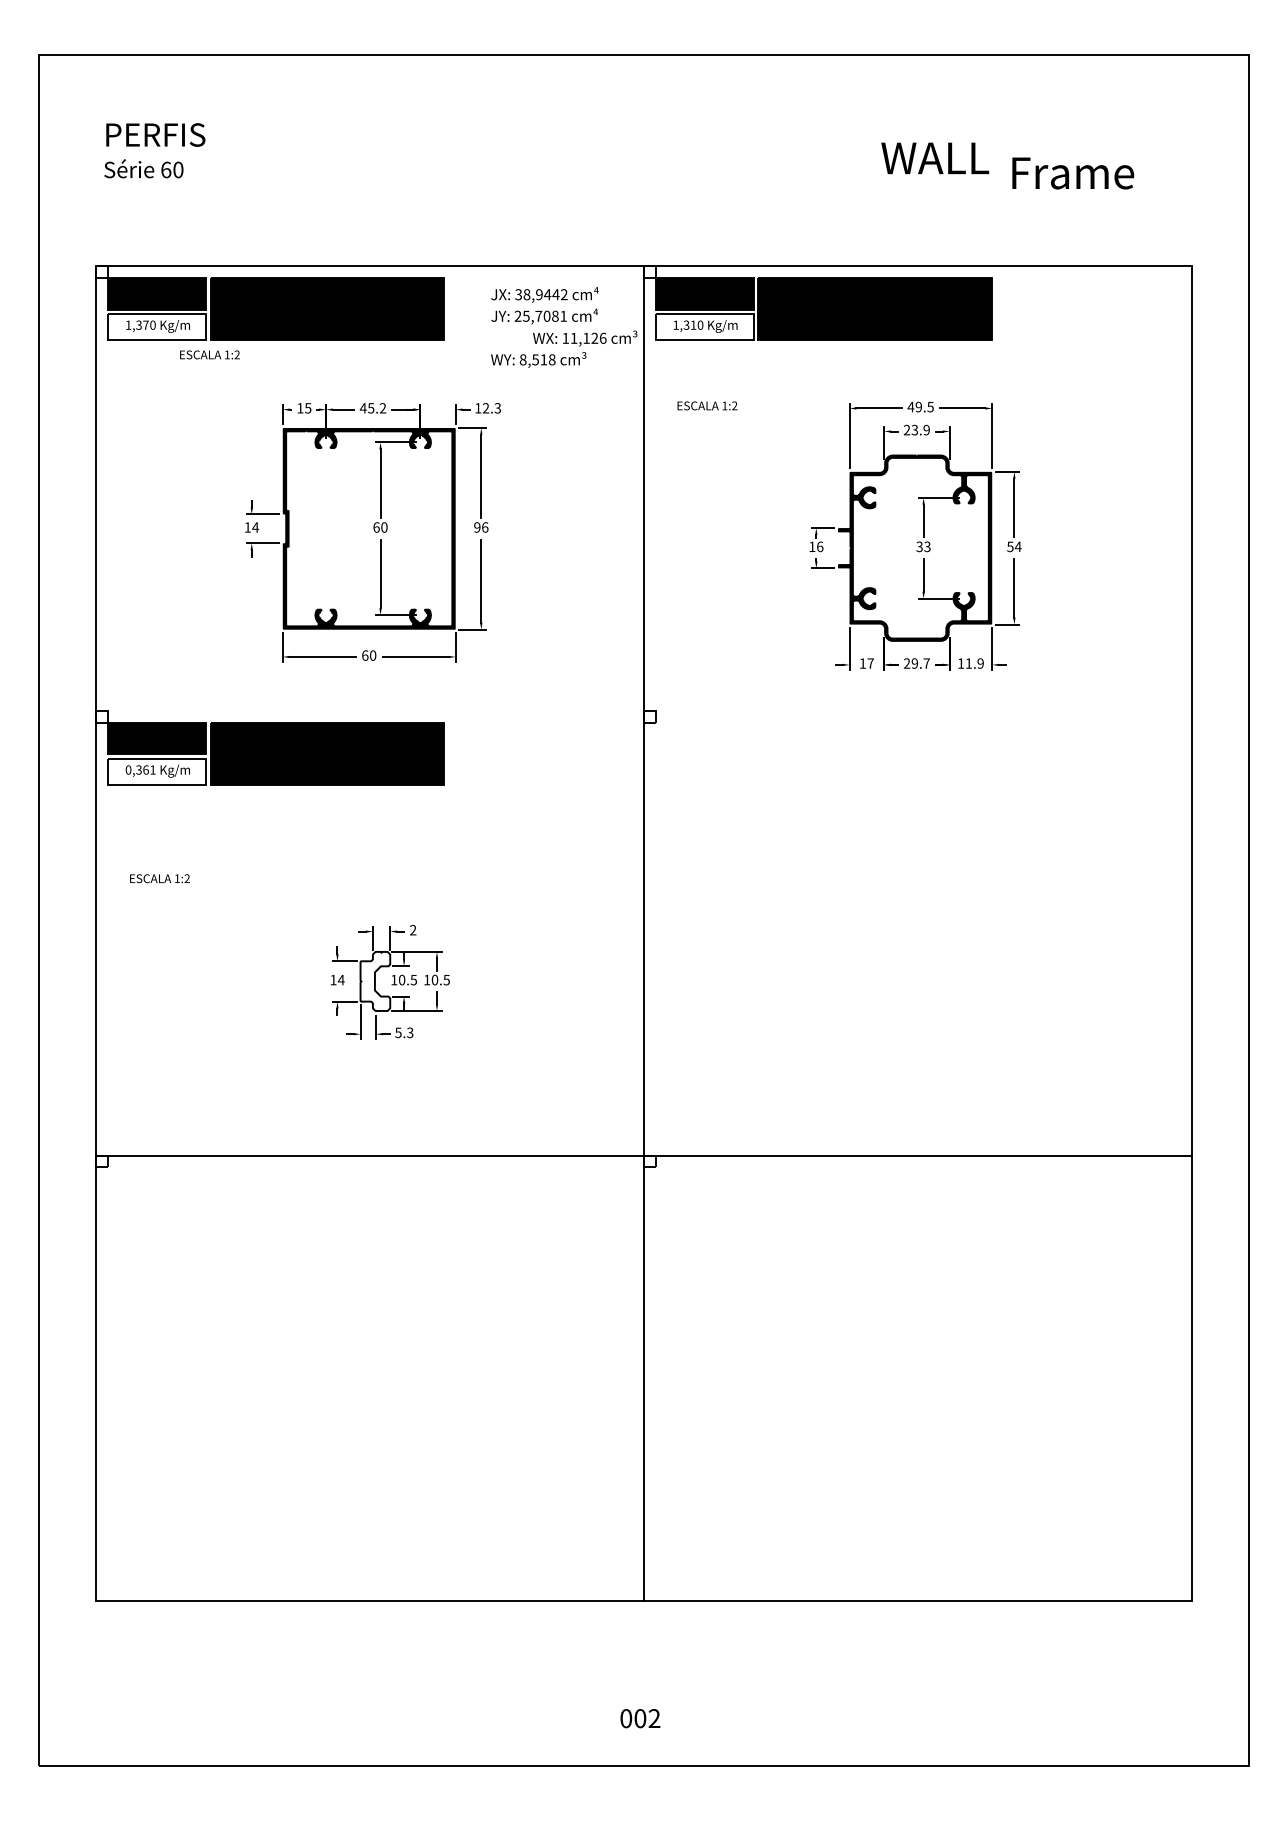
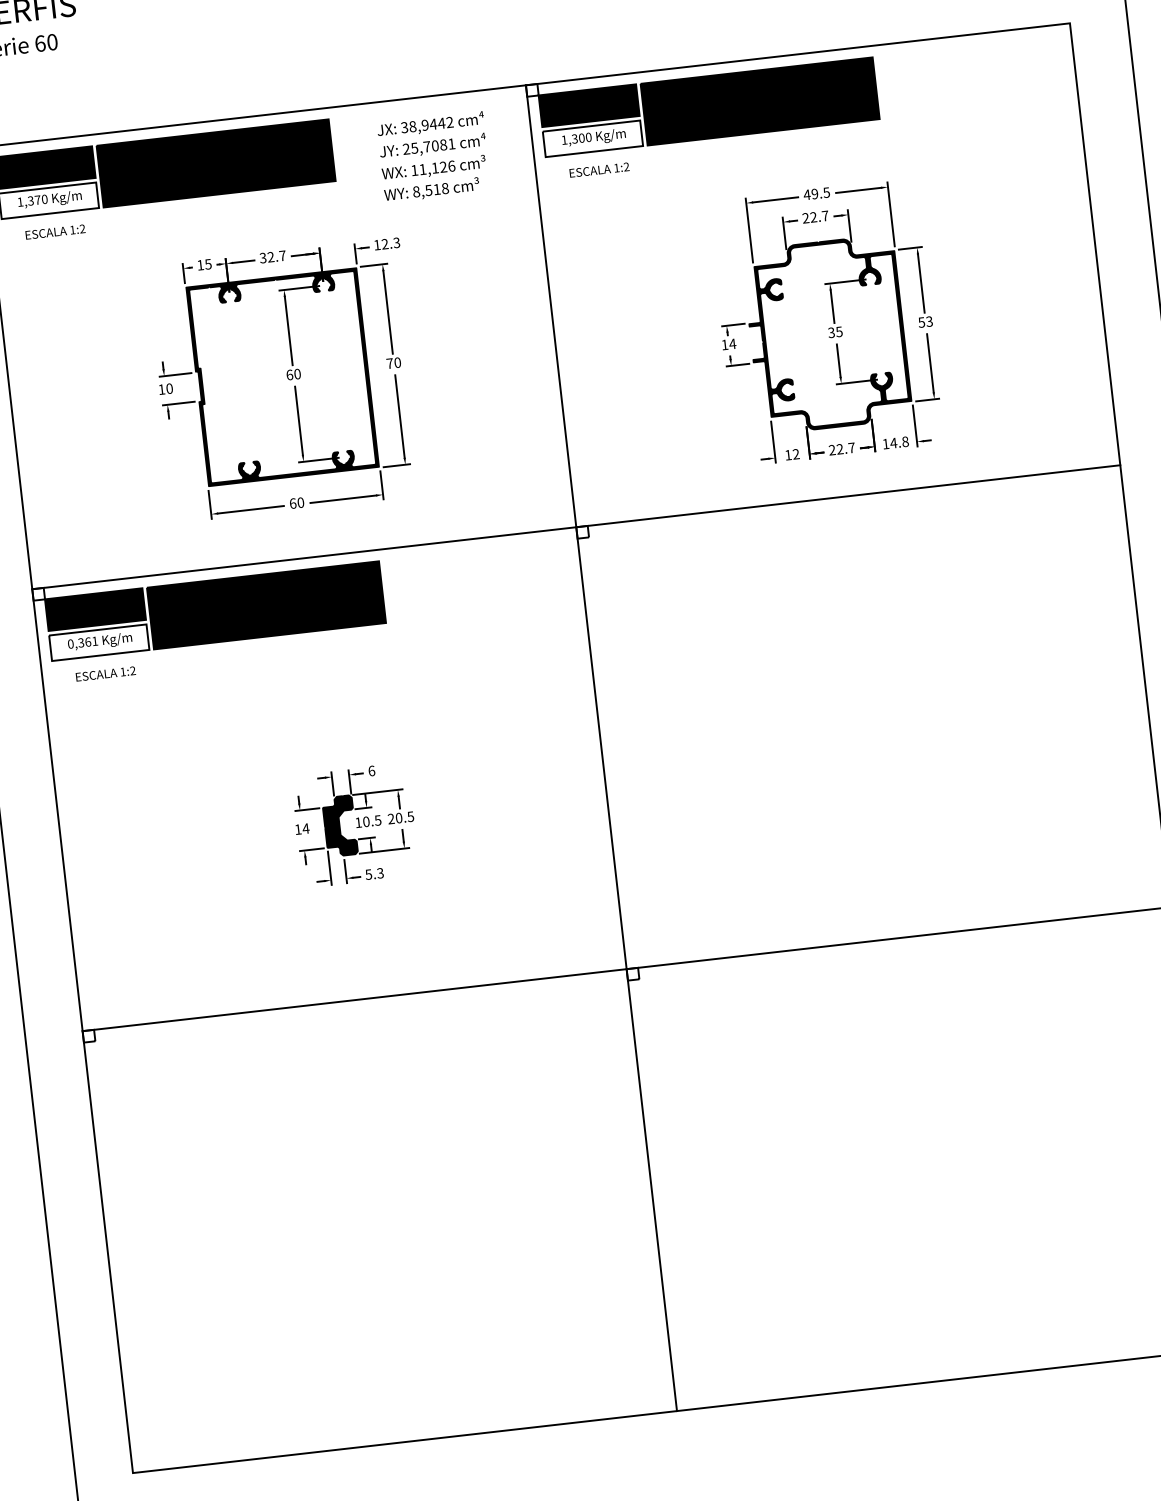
text: (693, 324) -> (581, 137), 1,310 -> 1,300
text: (585, 338) -> (434, 168), moved
text: (209, 354) -> (54, 231), moved
text: (707, 405) -> (599, 169), moved
text: (372, 408) -> (272, 257), 45.2 -> 32.7
text: (920, 429) -> (819, 216), 23.9 -> 22.7
text: (255, 527) -> (169, 388), 14 -> 10
text: (481, 527) -> (394, 363), 96 -> 70
text: (819, 546) -> (732, 343), 16 -> 14
text: (927, 546) -> (839, 331), 33 -> 35
text: (1017, 546) -> (928, 321), 54 -> 53
text: (870, 663) -> (795, 454), 17 -> 12
text: (914, 663) -> (839, 449), 29.7 -> 22.7
text: (974, 663) -> (899, 442), 11.9 -> 14.8
line: (643, 711) -> (575, 527), added
text: (159, 878) -> (105, 673), moved
text: (413, 930) -> (372, 771), 2 -> 6
text: (427, 979) -> (391, 818), 10.5 -> 20.5
fill: (375, 980) -> (340, 825), added

